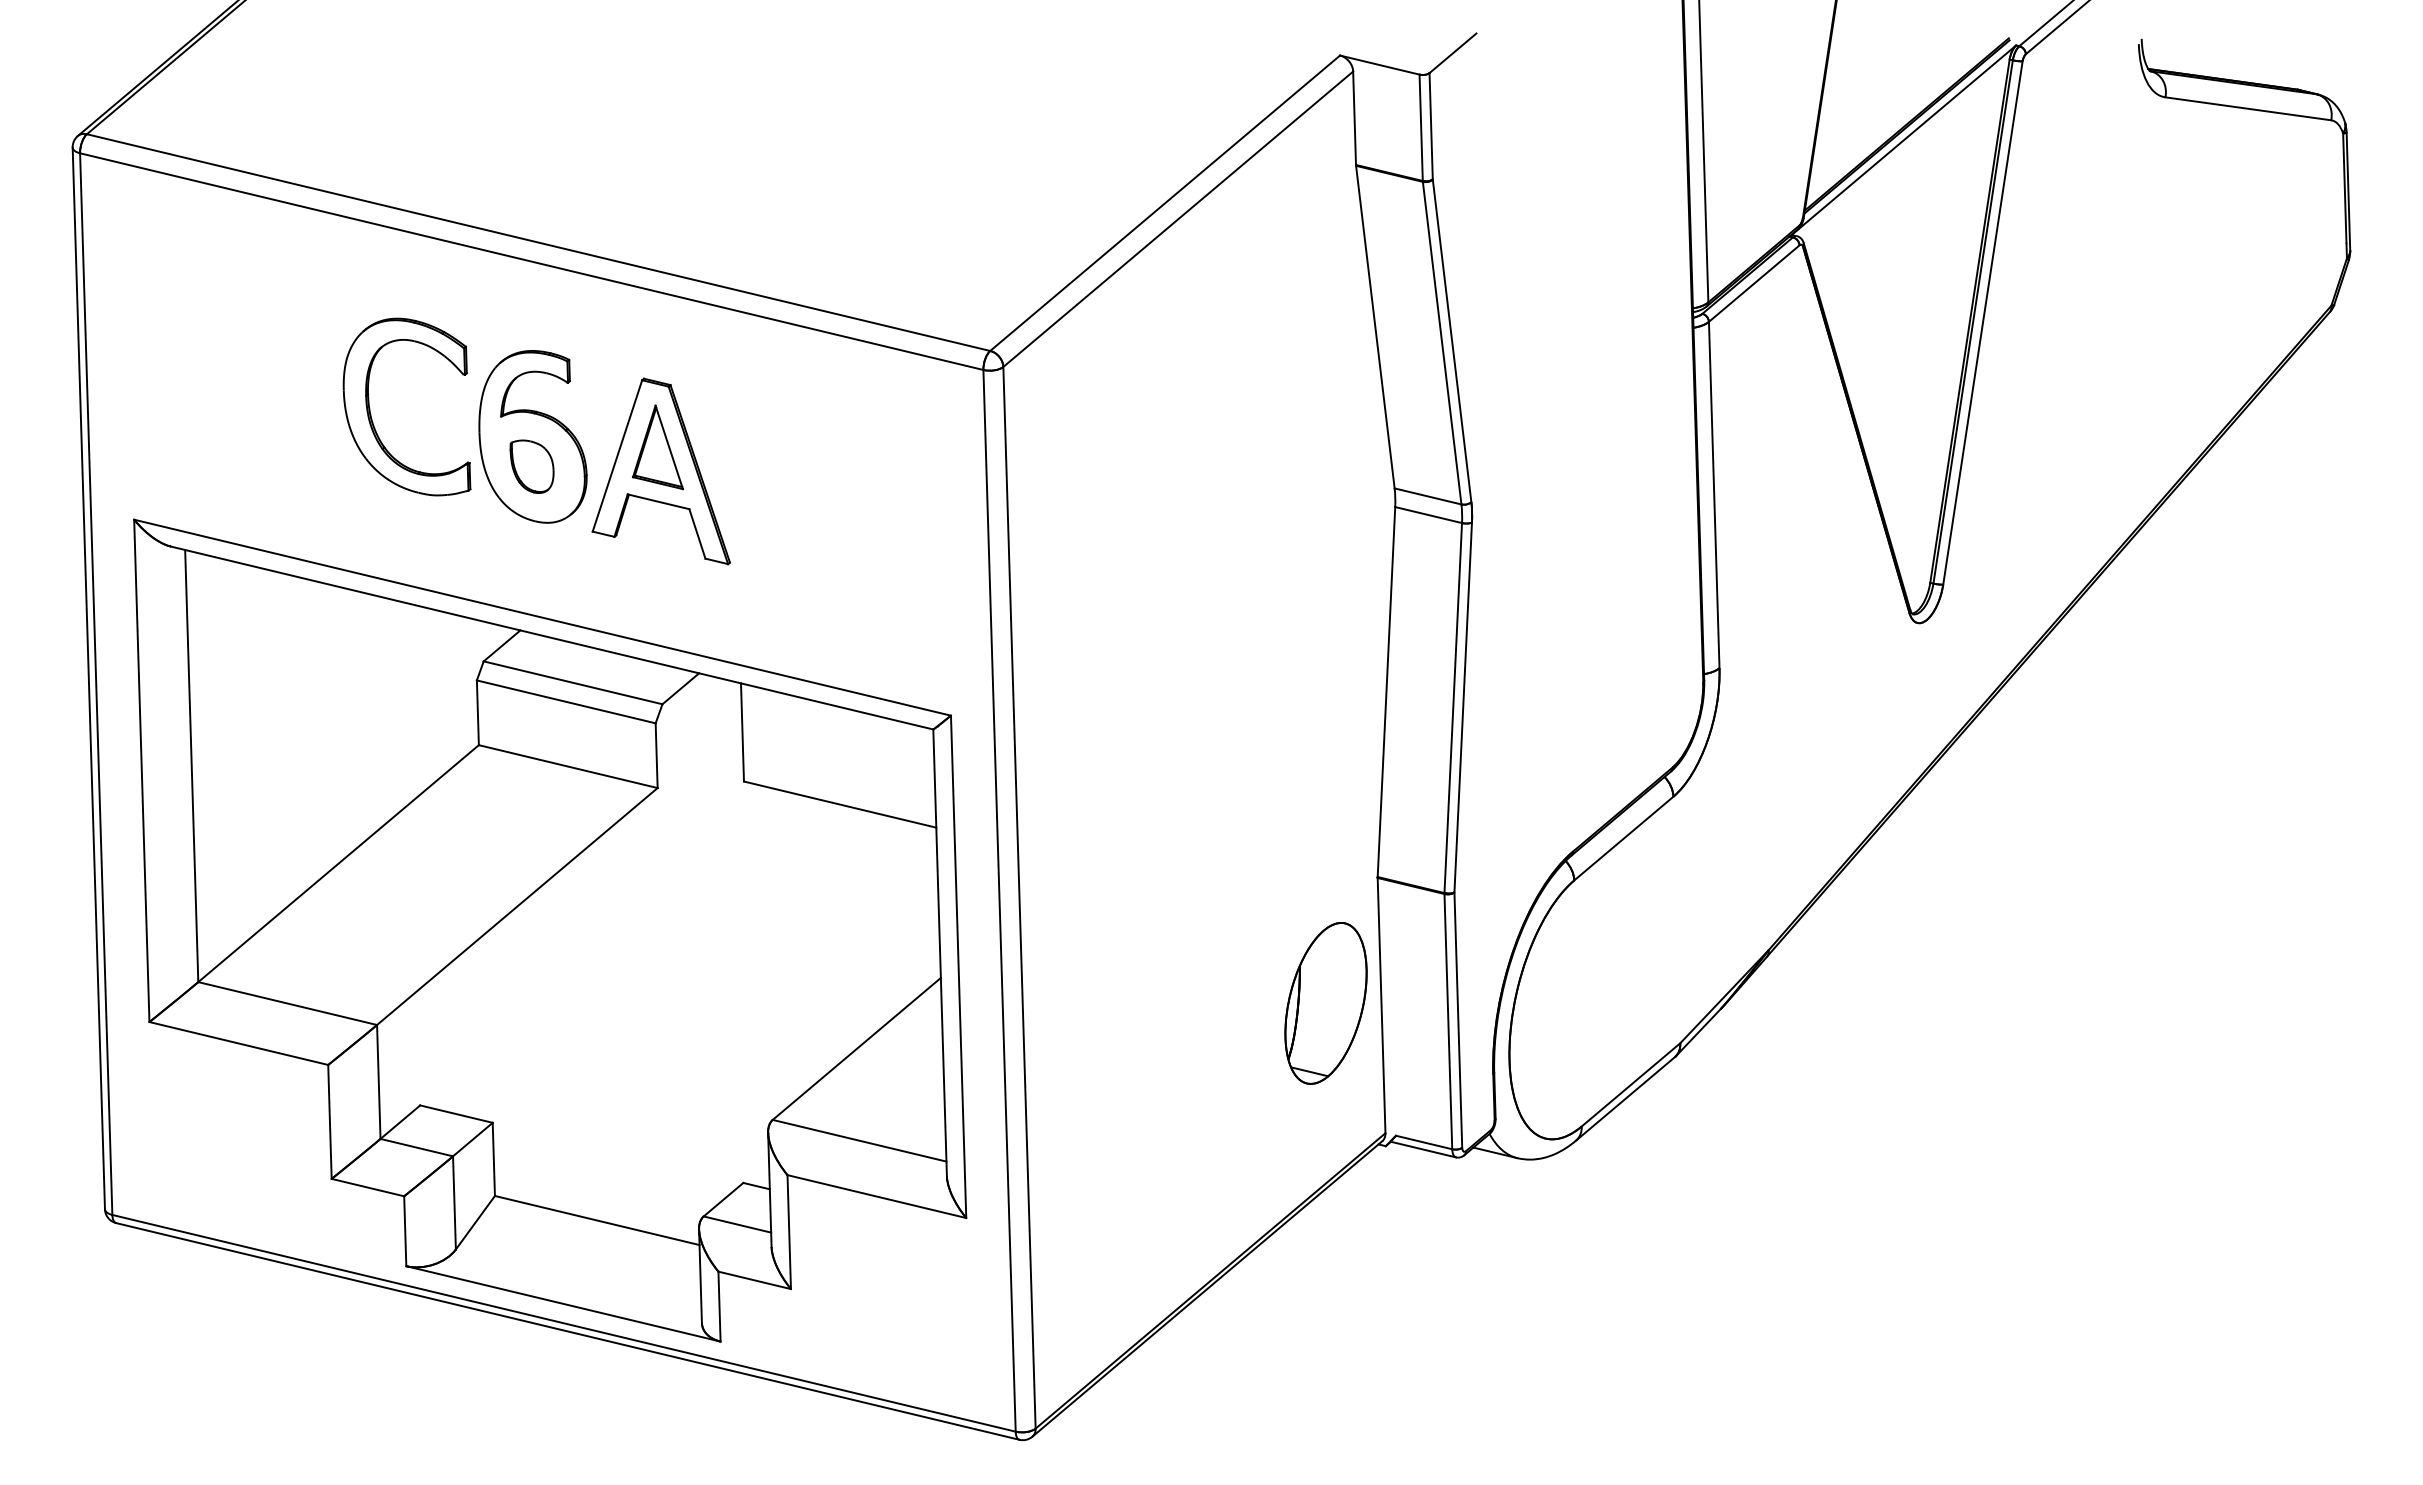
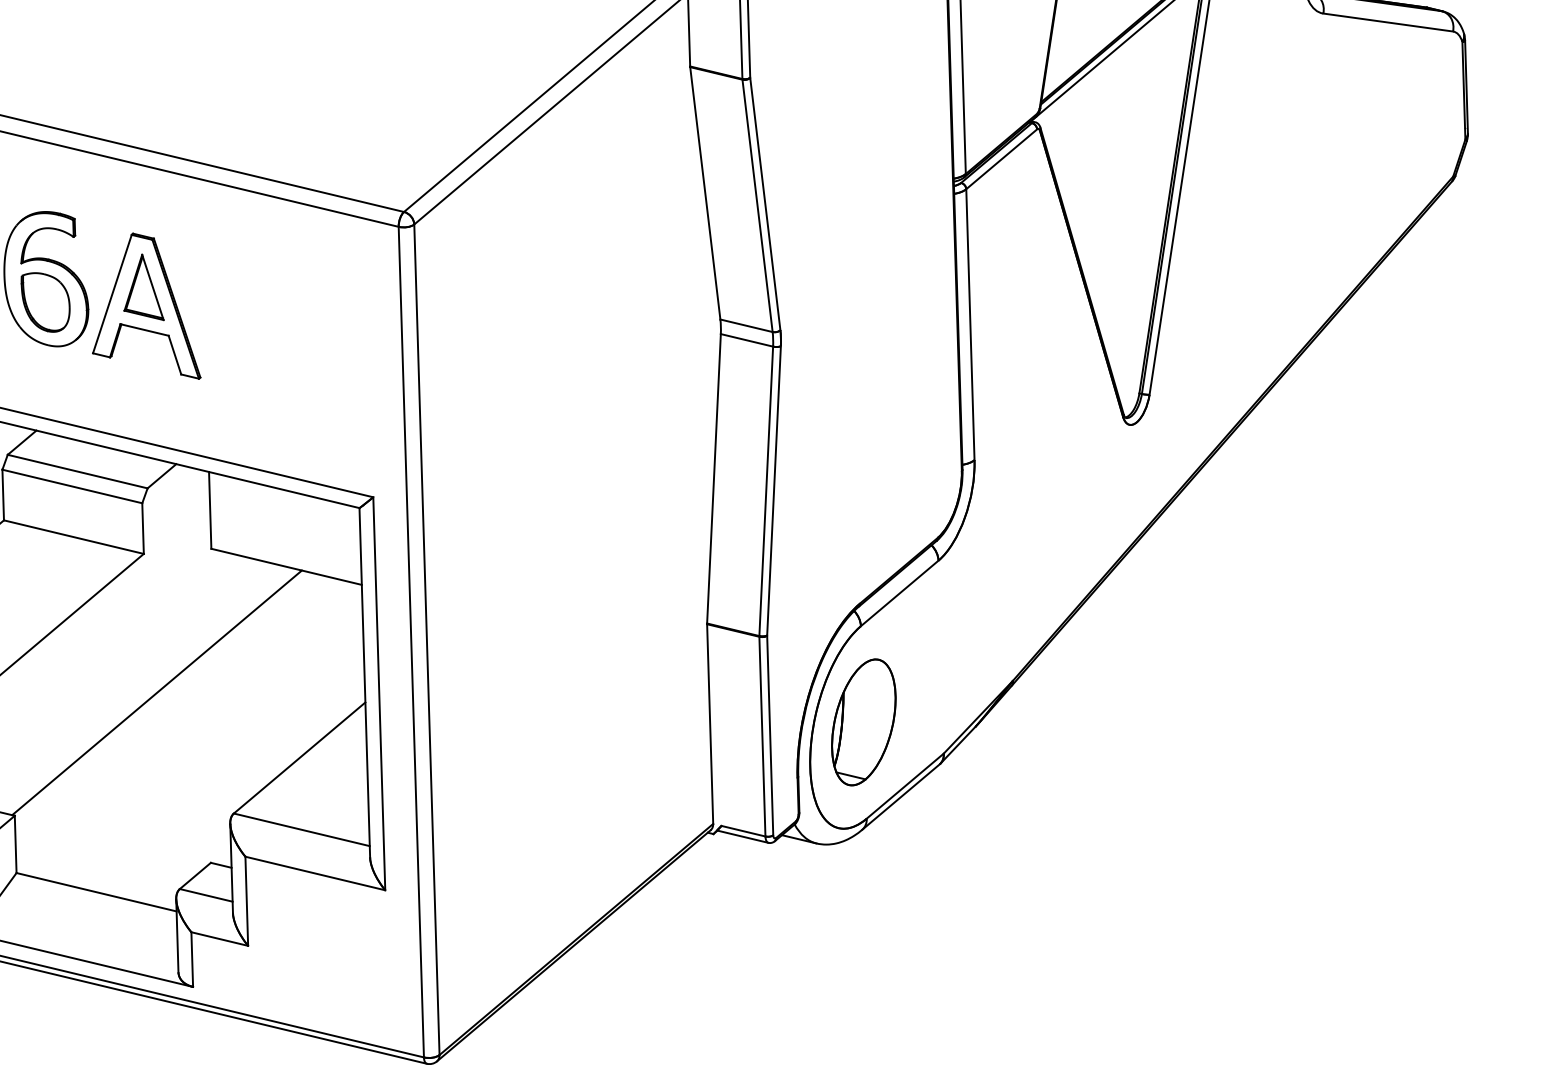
part: (531, 466) -> (45, 302), size x1.43
line: (674, 965) -> (157, 692), added
part: (1325, 1003) -> (863, 722), moved

